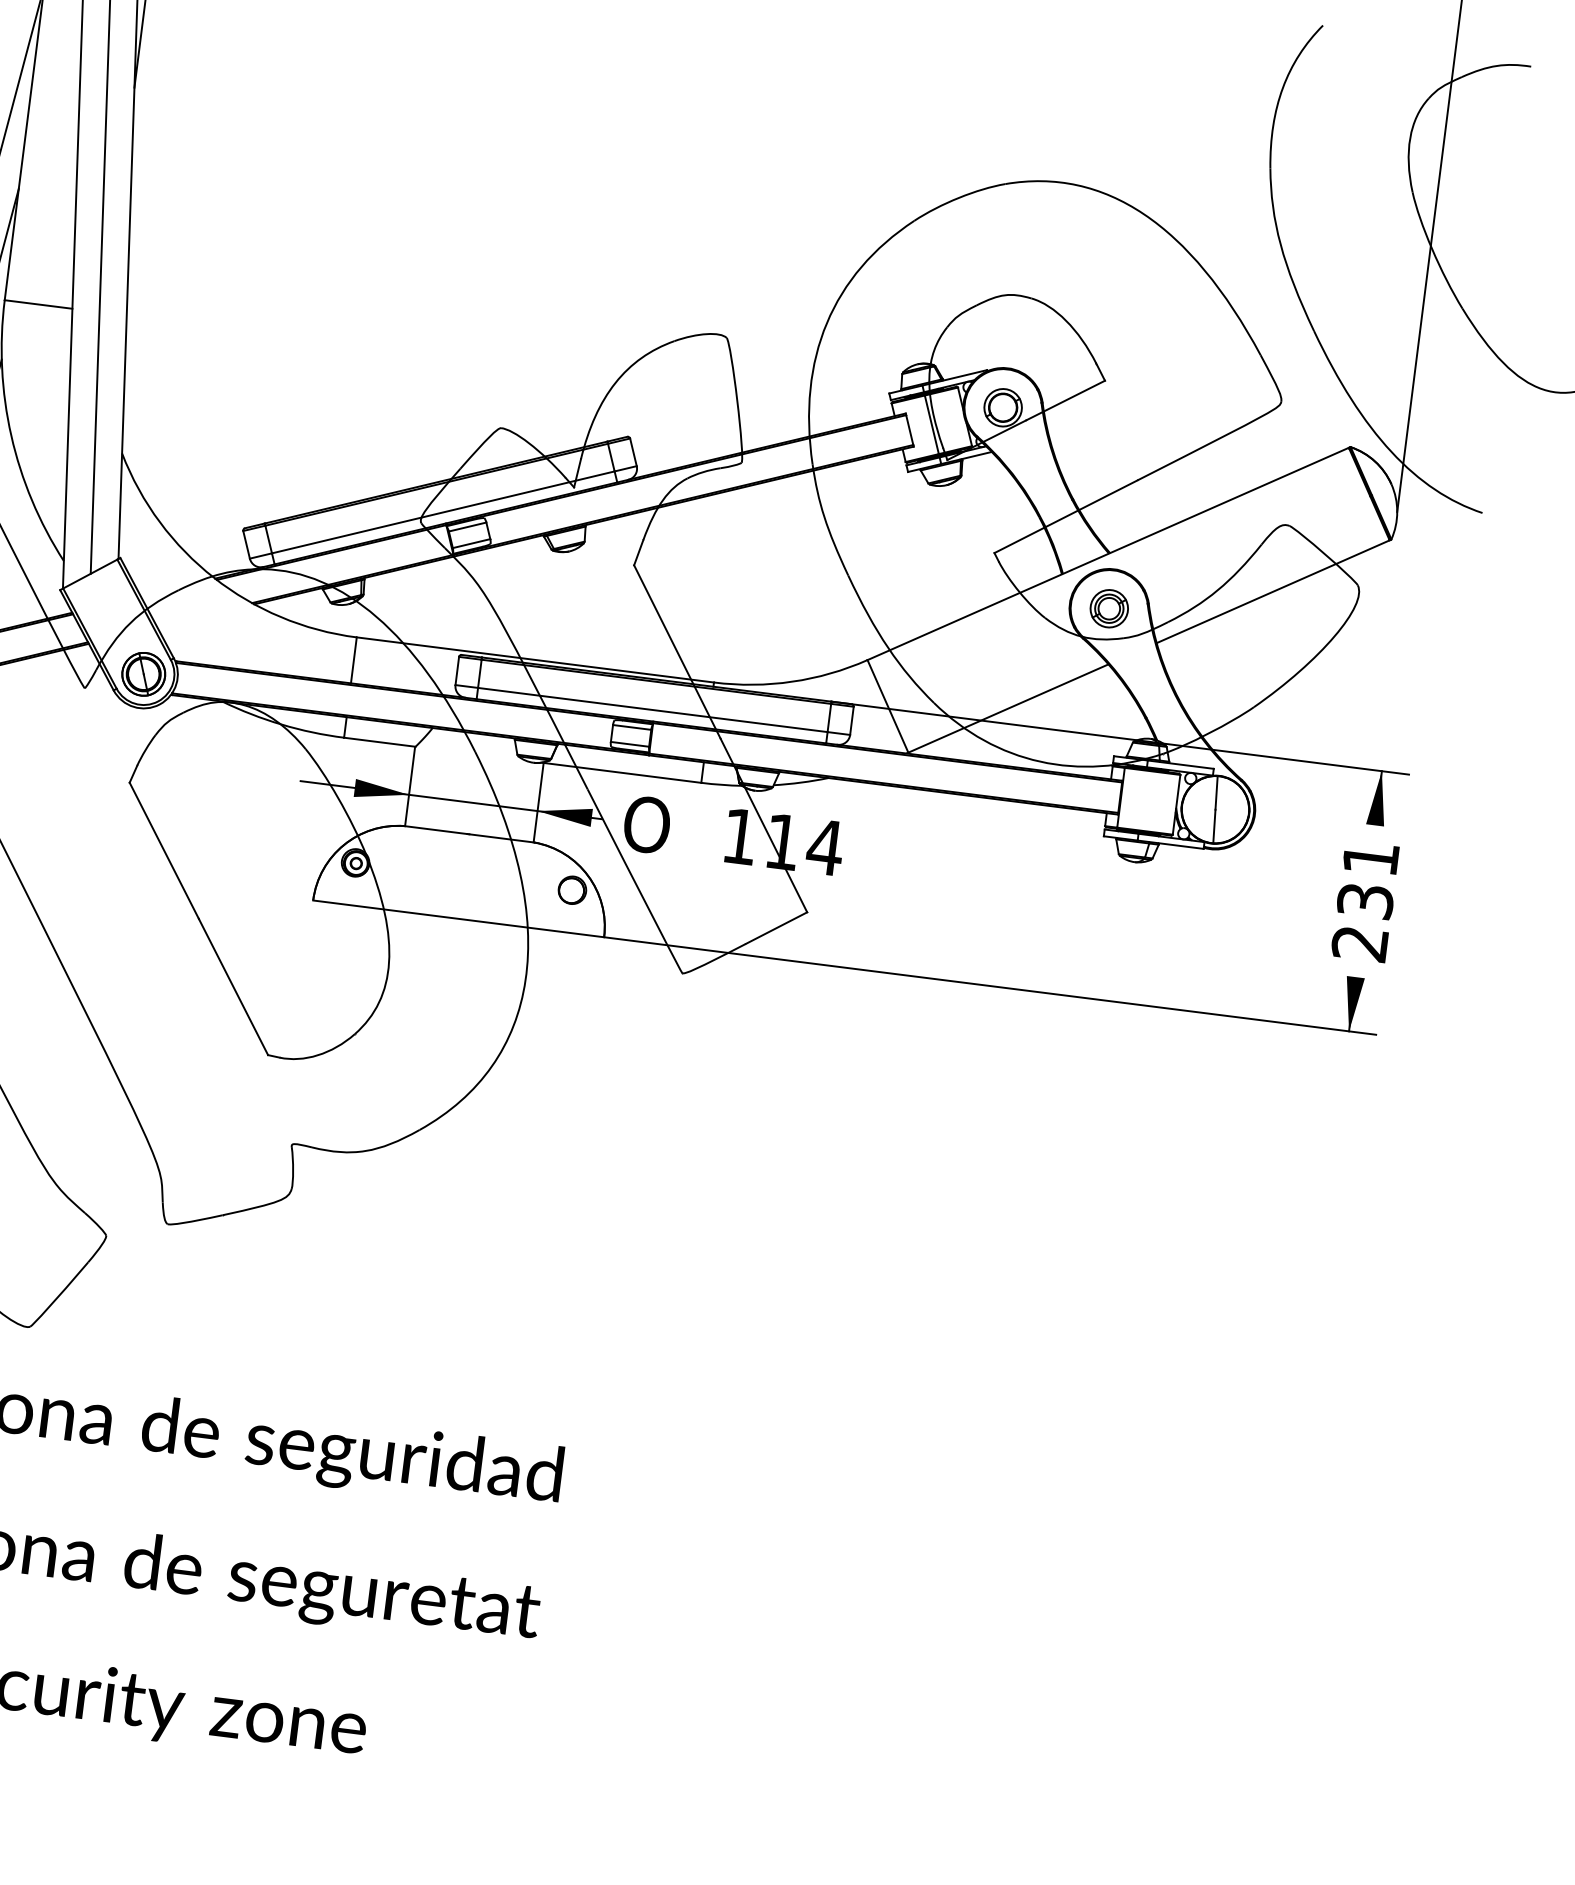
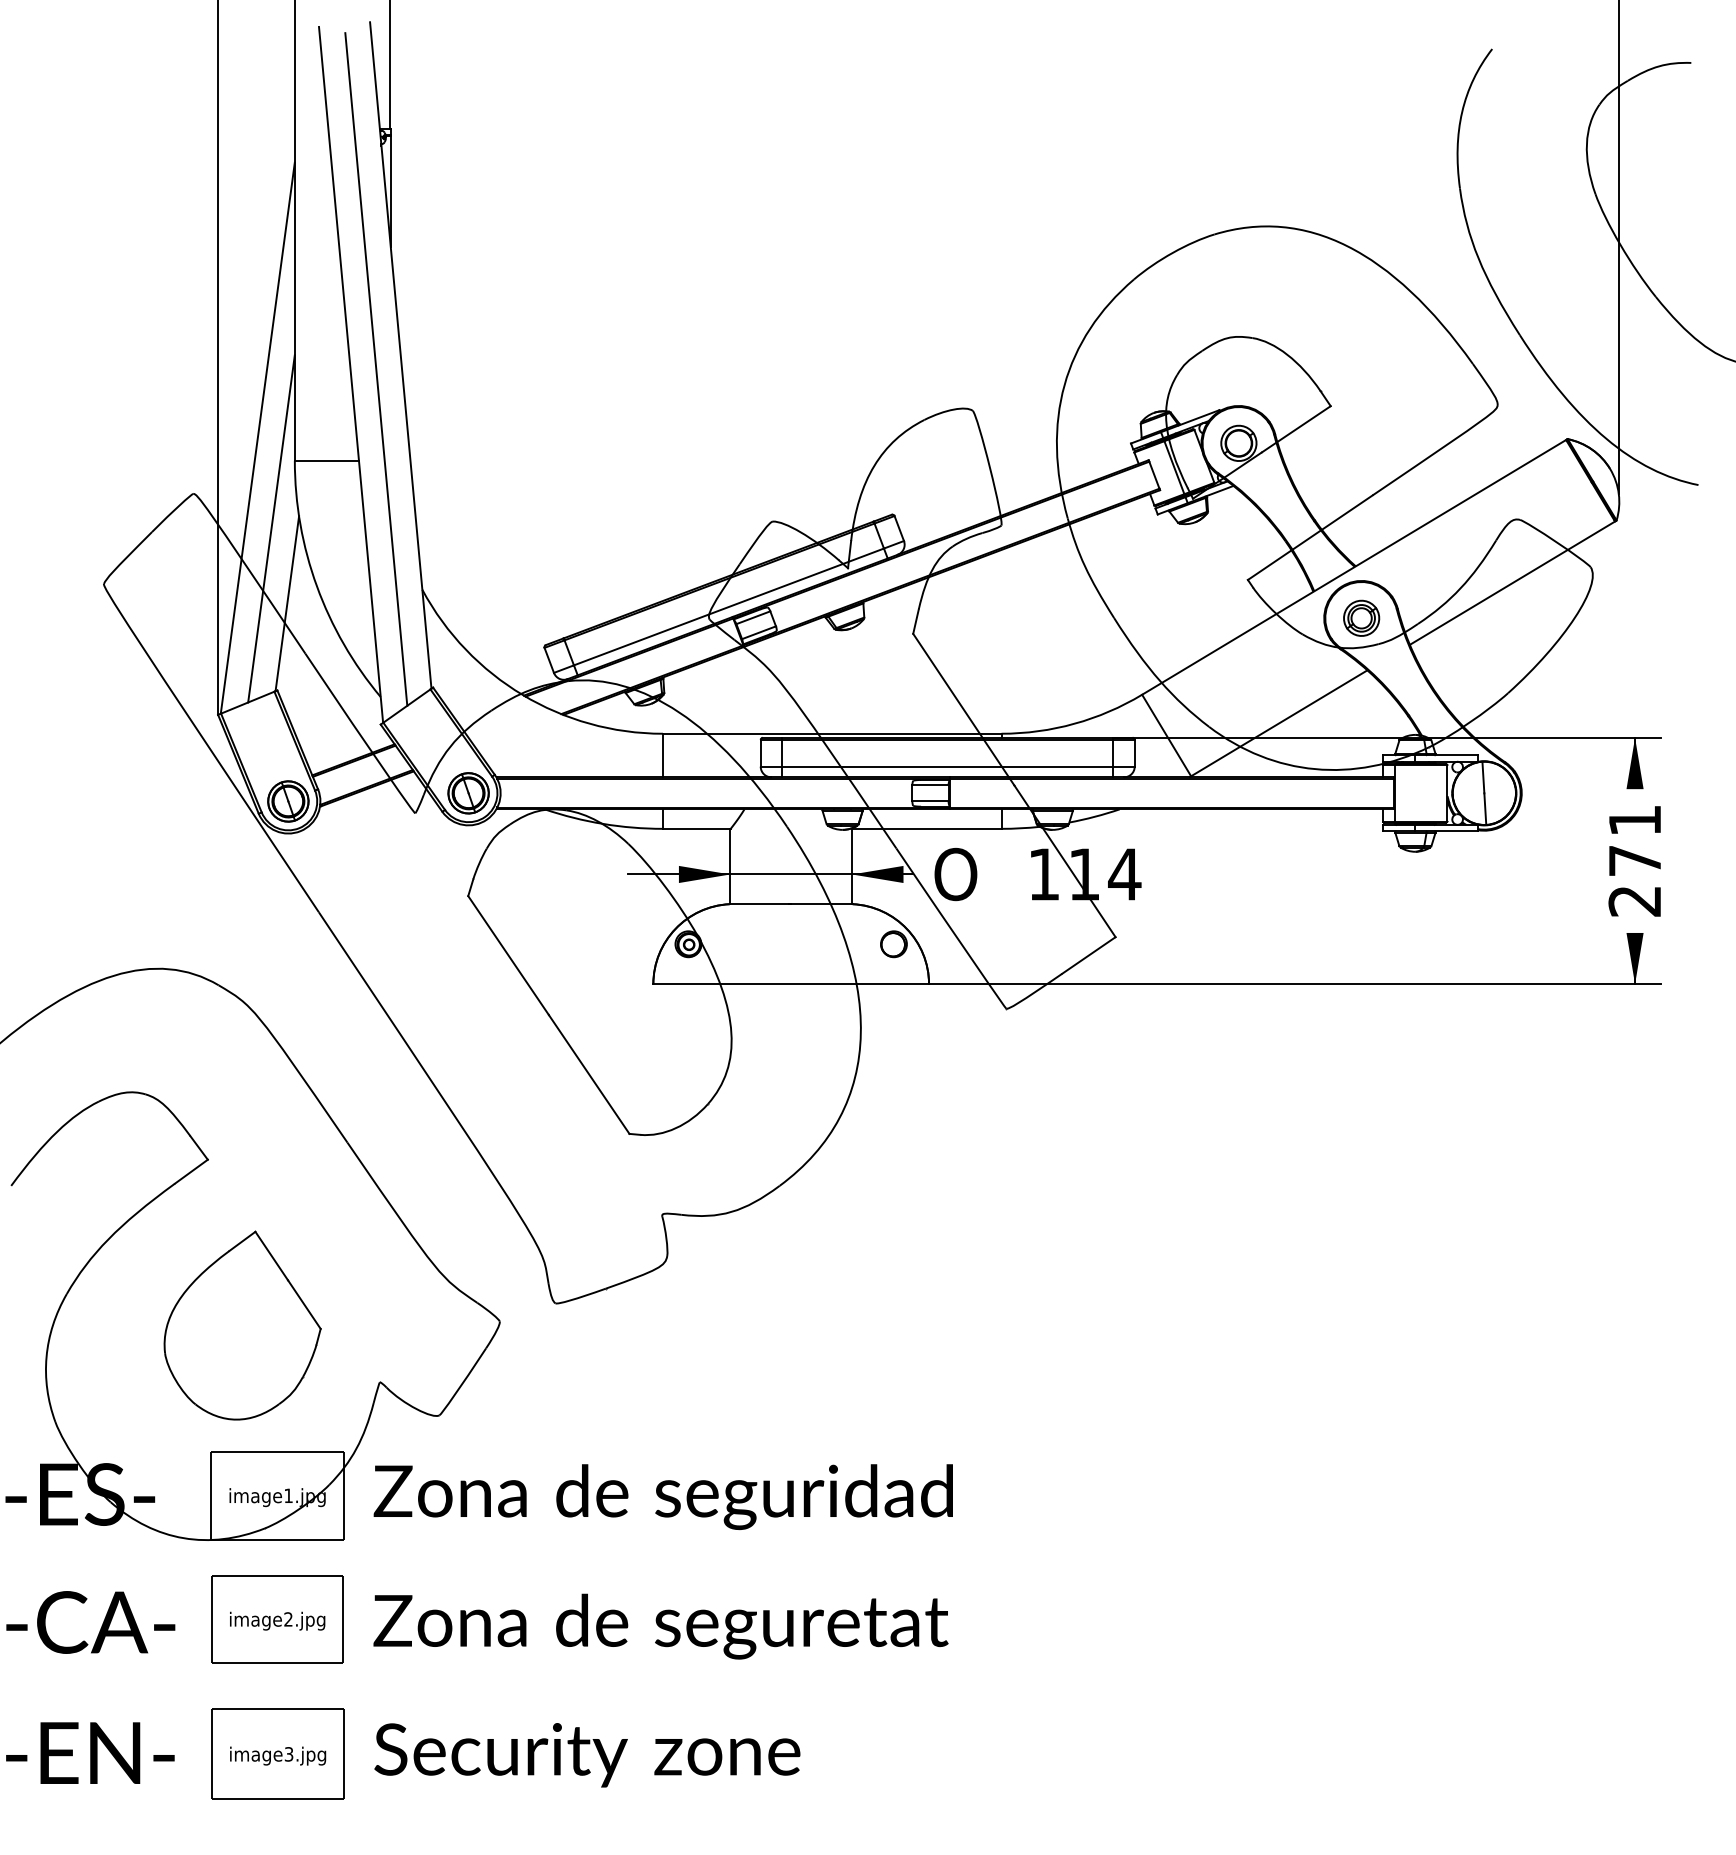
text: (1364, 900) -> (1634, 860), 231 -> 271

